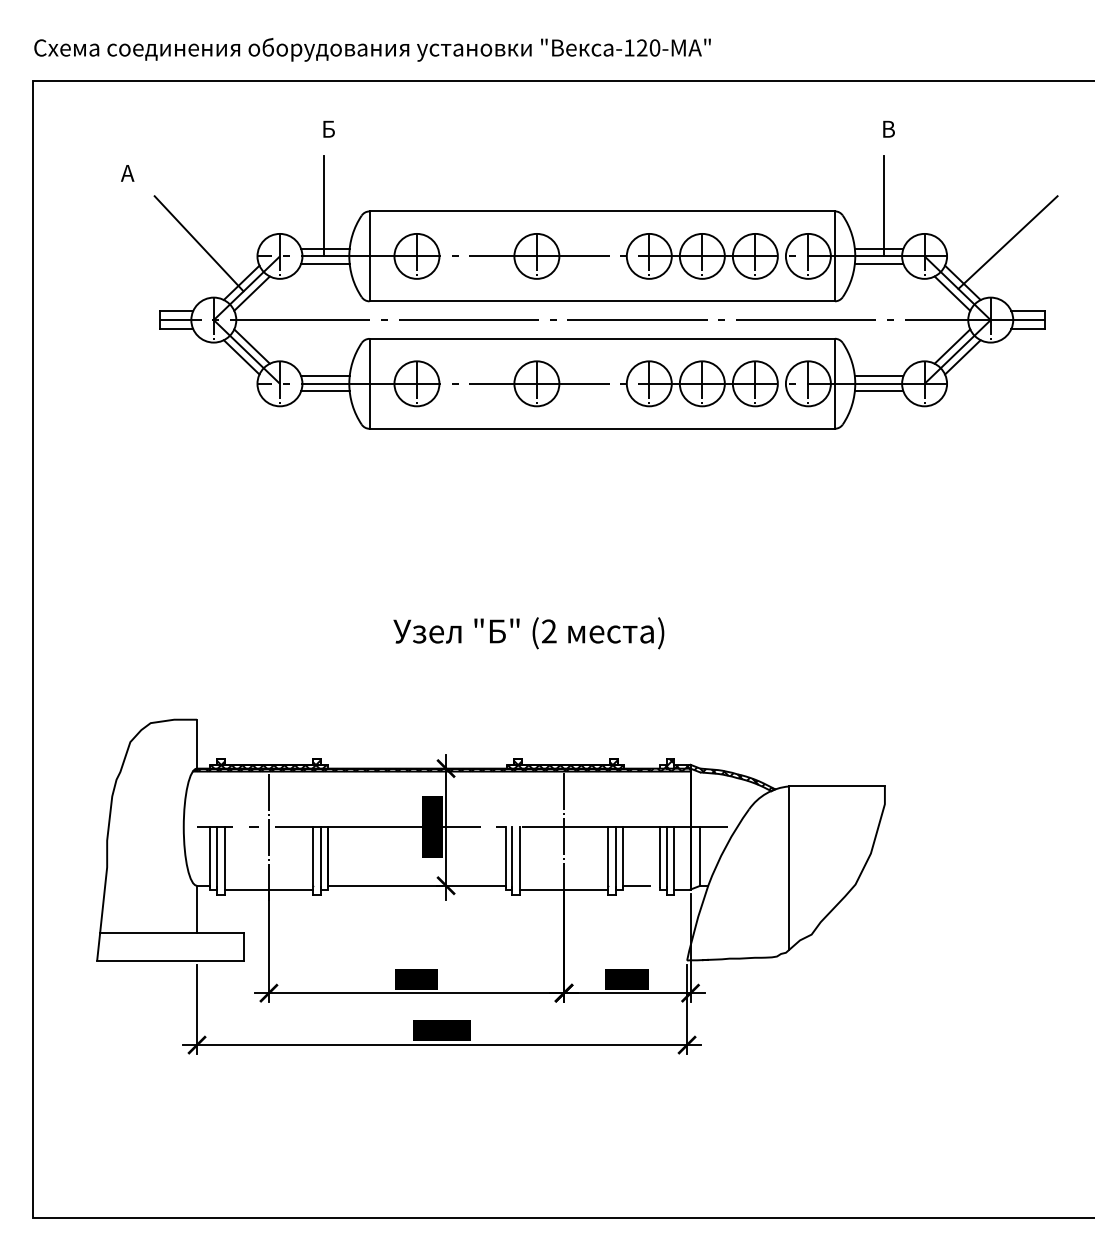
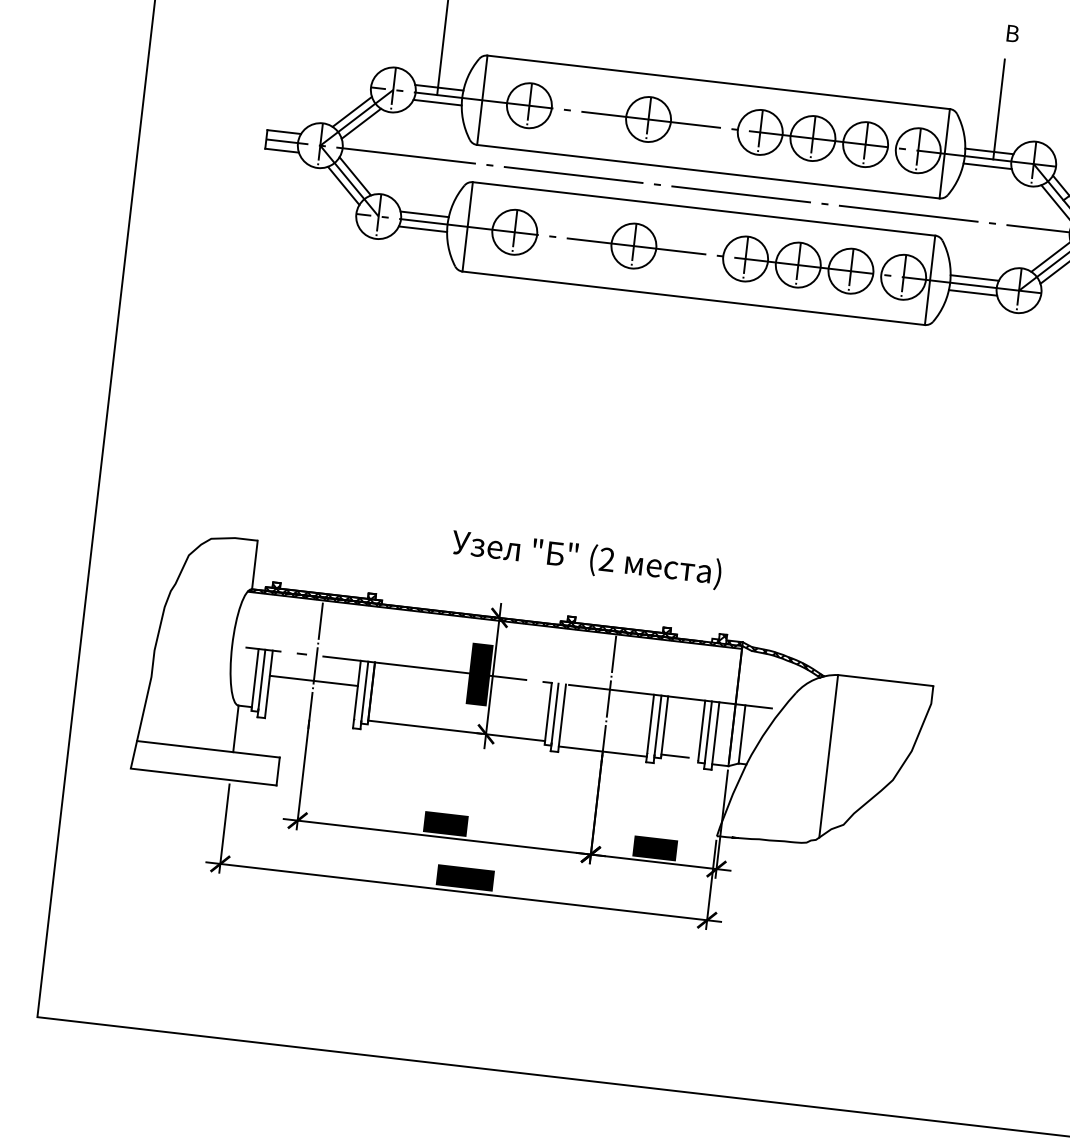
line: (198, 243) -> (313, 67), removed
text: (528, 633) -> (586, 559), moved
line: (268, 889) -> (313, 680), moved

